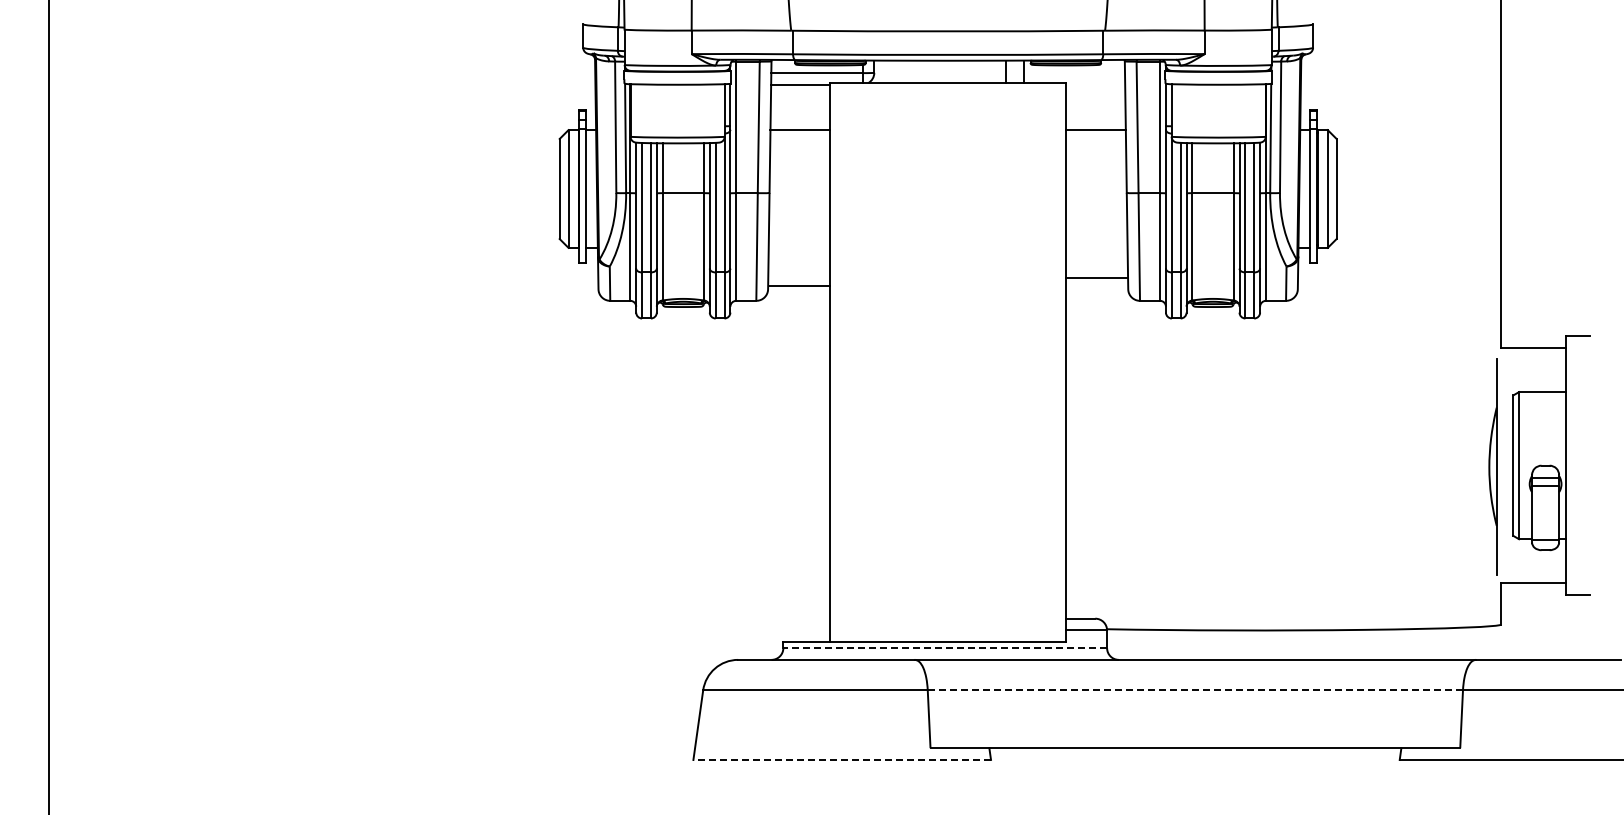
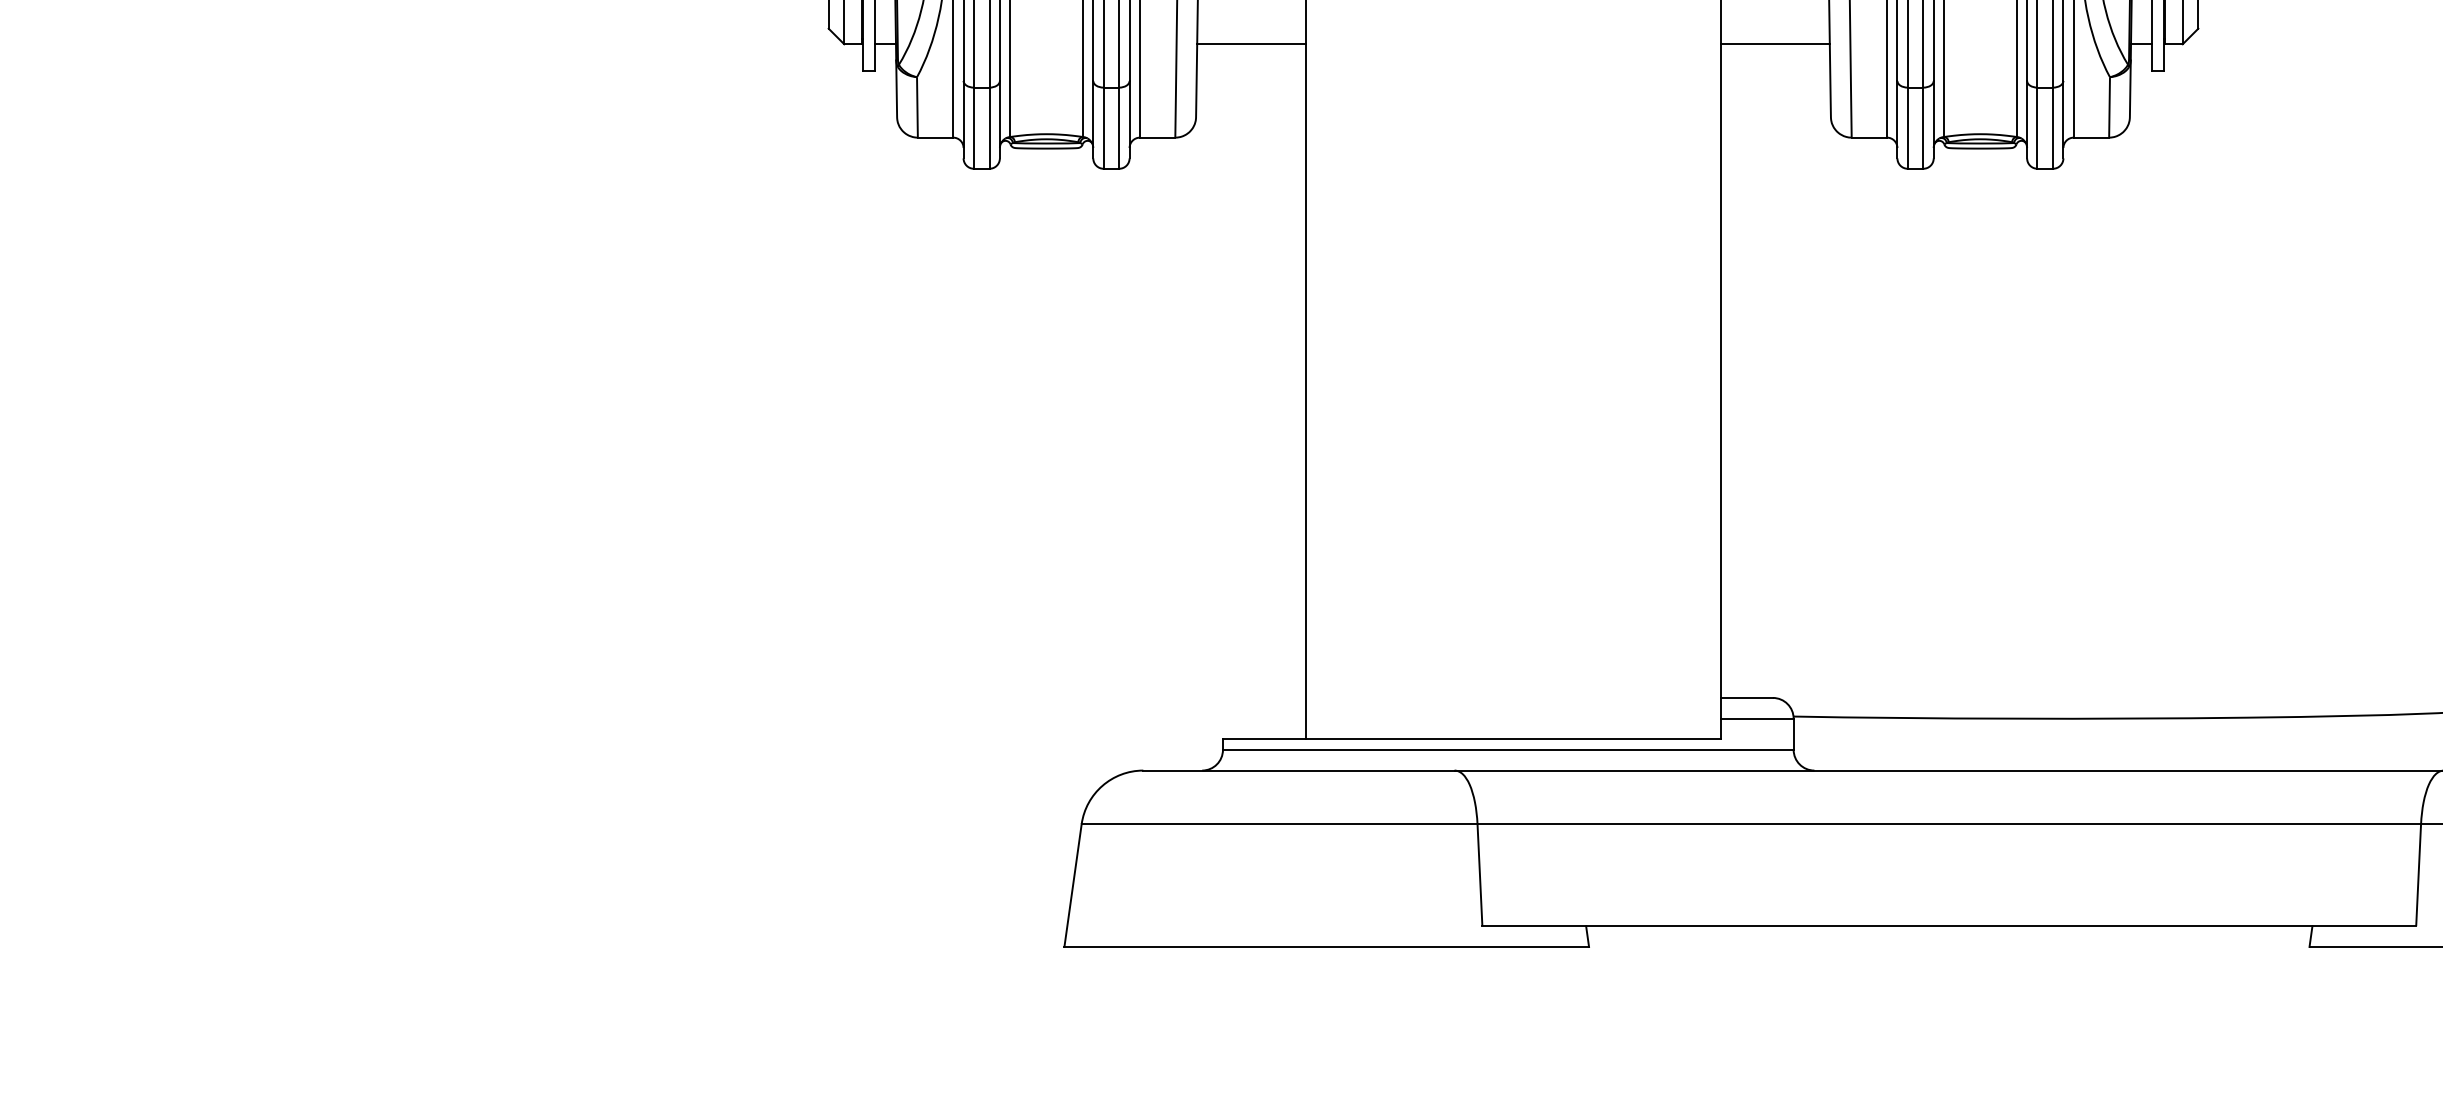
line: (1096, 277) -> (1774, 43), moved
line: (799, 285) -> (1251, 43), moved
line: (945, 648) -> (1508, 750), dashed -> solid
line: (1195, 690) -> (1949, 824), dashed -> solid
line: (842, 759) -> (1327, 946), dashed -> solid

